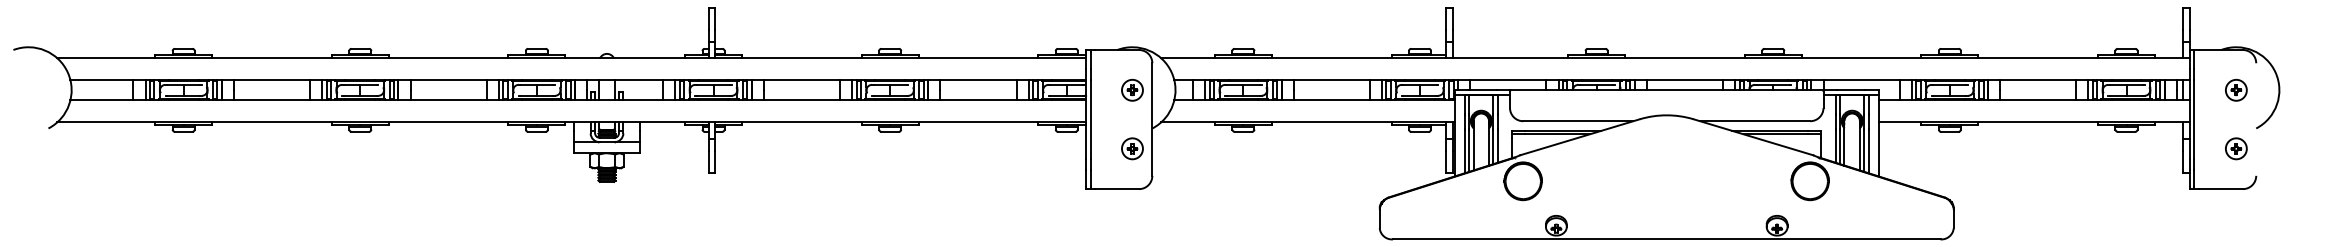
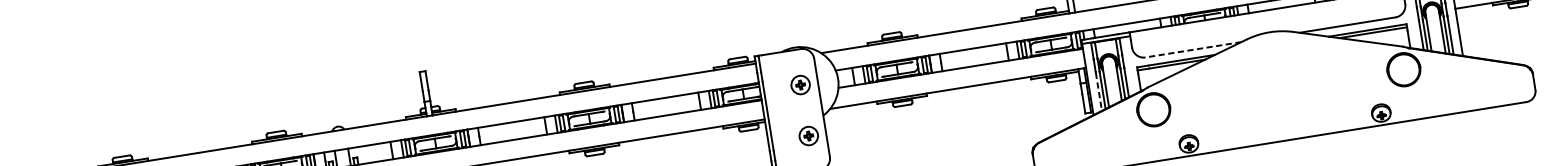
line: (1577, 121) -> (1192, 50), solid -> dashed
line: (1464, 151) -> (1098, 92), solid -> dashed

